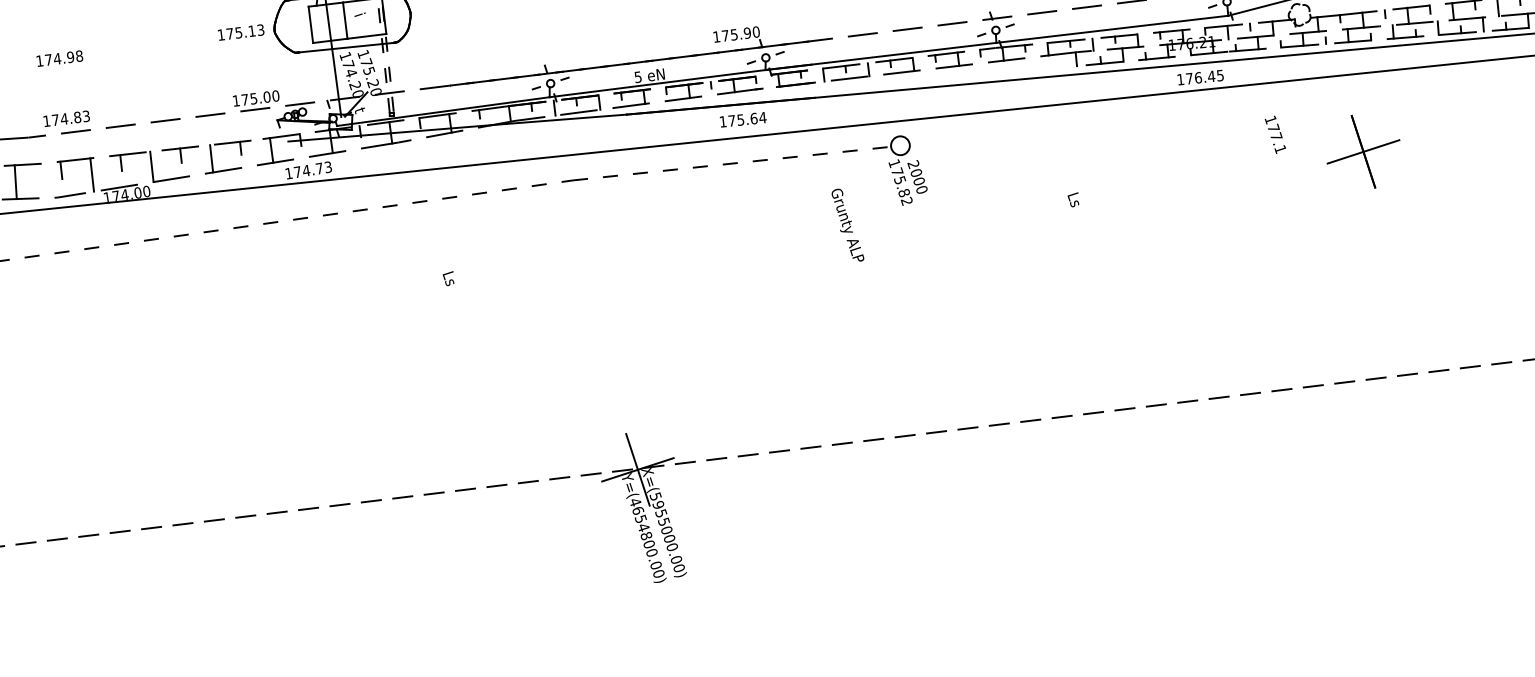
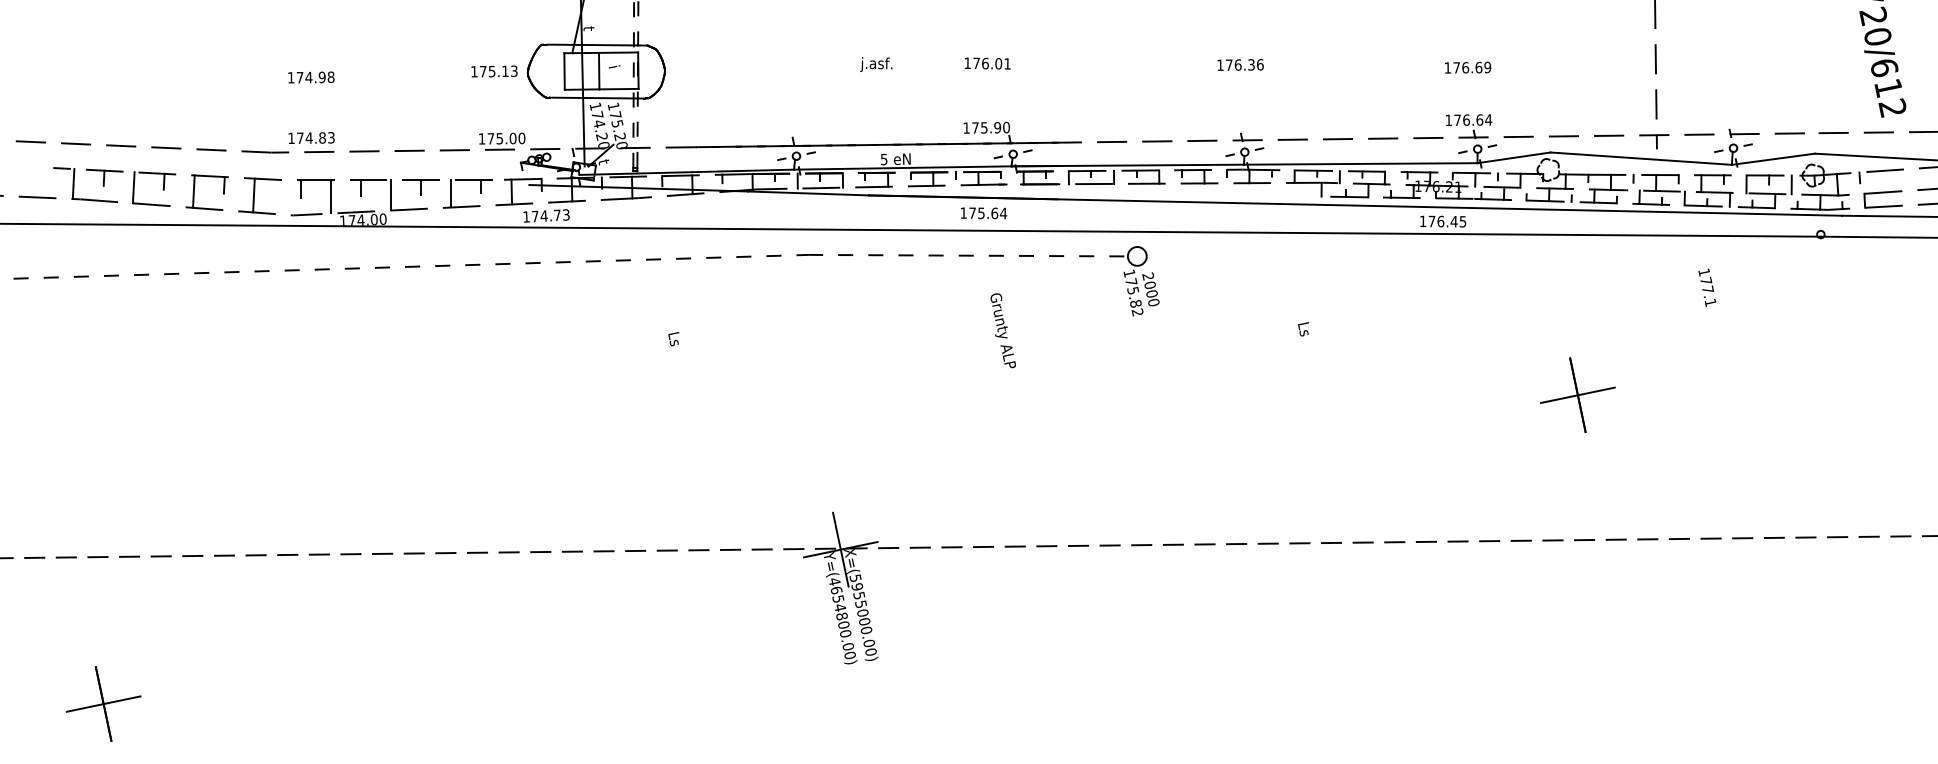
text: (1275, 134) -> (1707, 287), moved
part: (1363, 152) -> (1577, 395), moved
text: (847, 225) -> (1002, 330), moved

